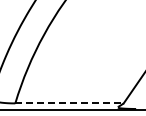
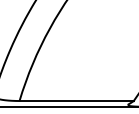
line: (70, 103) -> (77, 101), dashed -> solid

